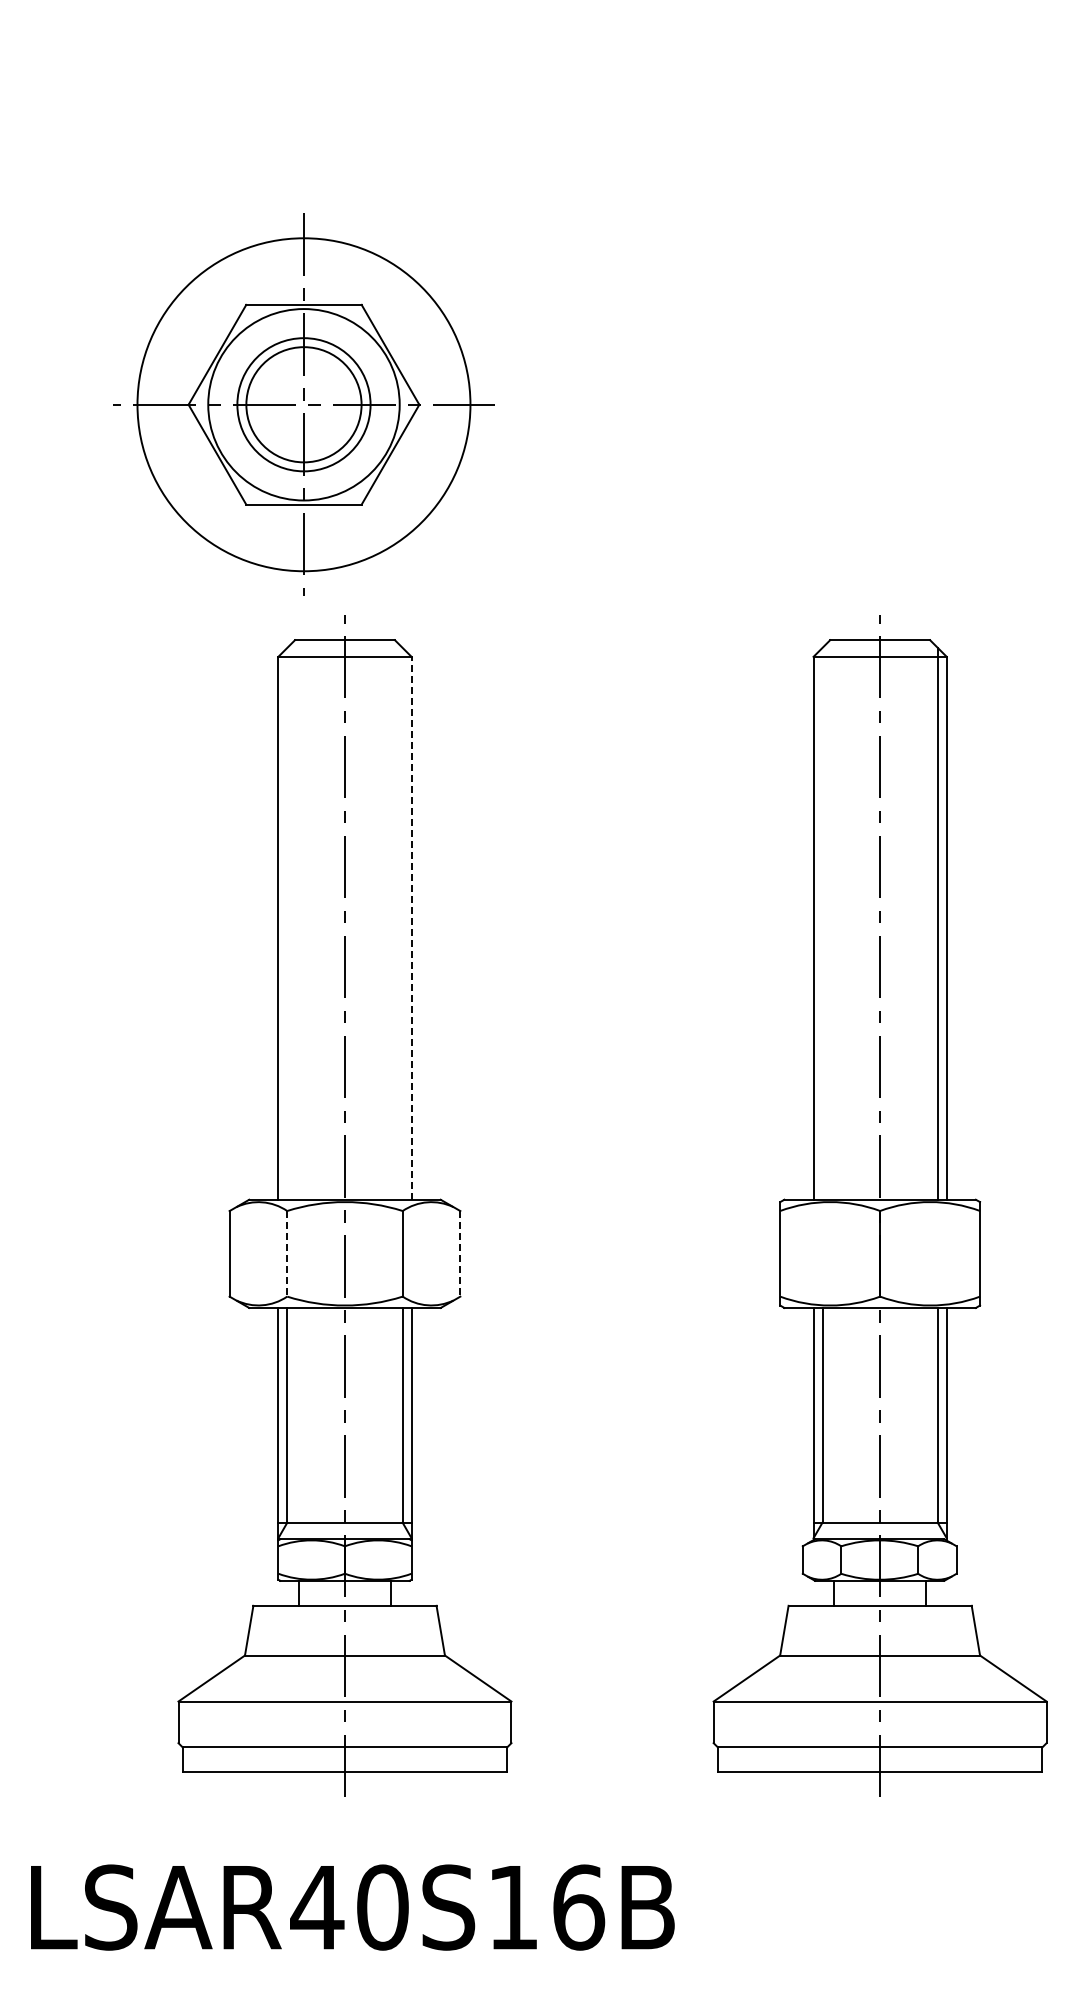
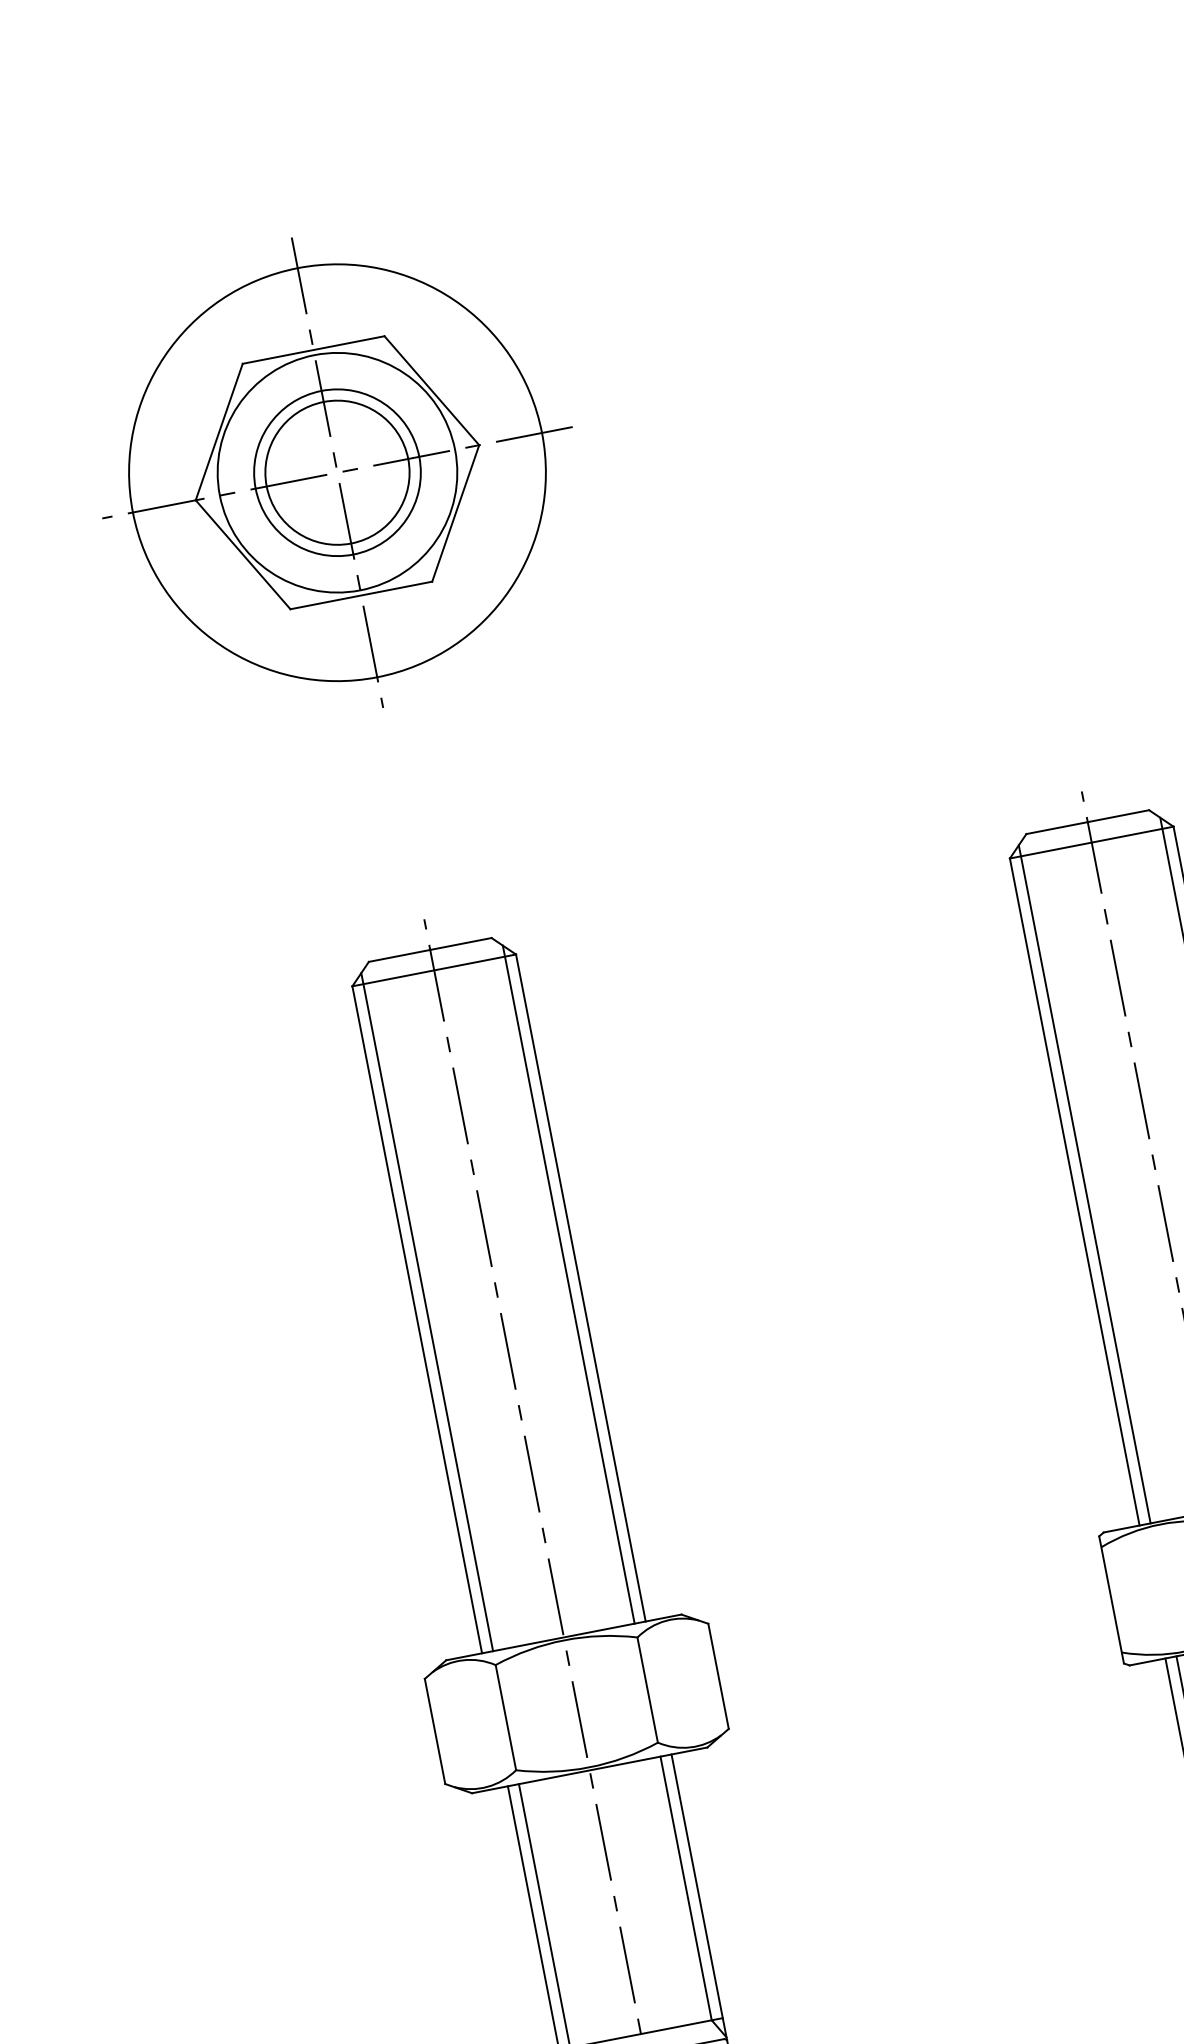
part: (303, 404) -> (336, 472), moved
line: (287, 923) -> (427, 1311), added
line: (402, 923) -> (568, 1284), added
line: (822, 923) -> (1084, 1183), added
line: (411, 927) -> (580, 1287), dashed -> solid
line: (287, 1253) -> (506, 1717), dashed -> solid
line: (460, 1253) -> (718, 1675), dashed -> solid

